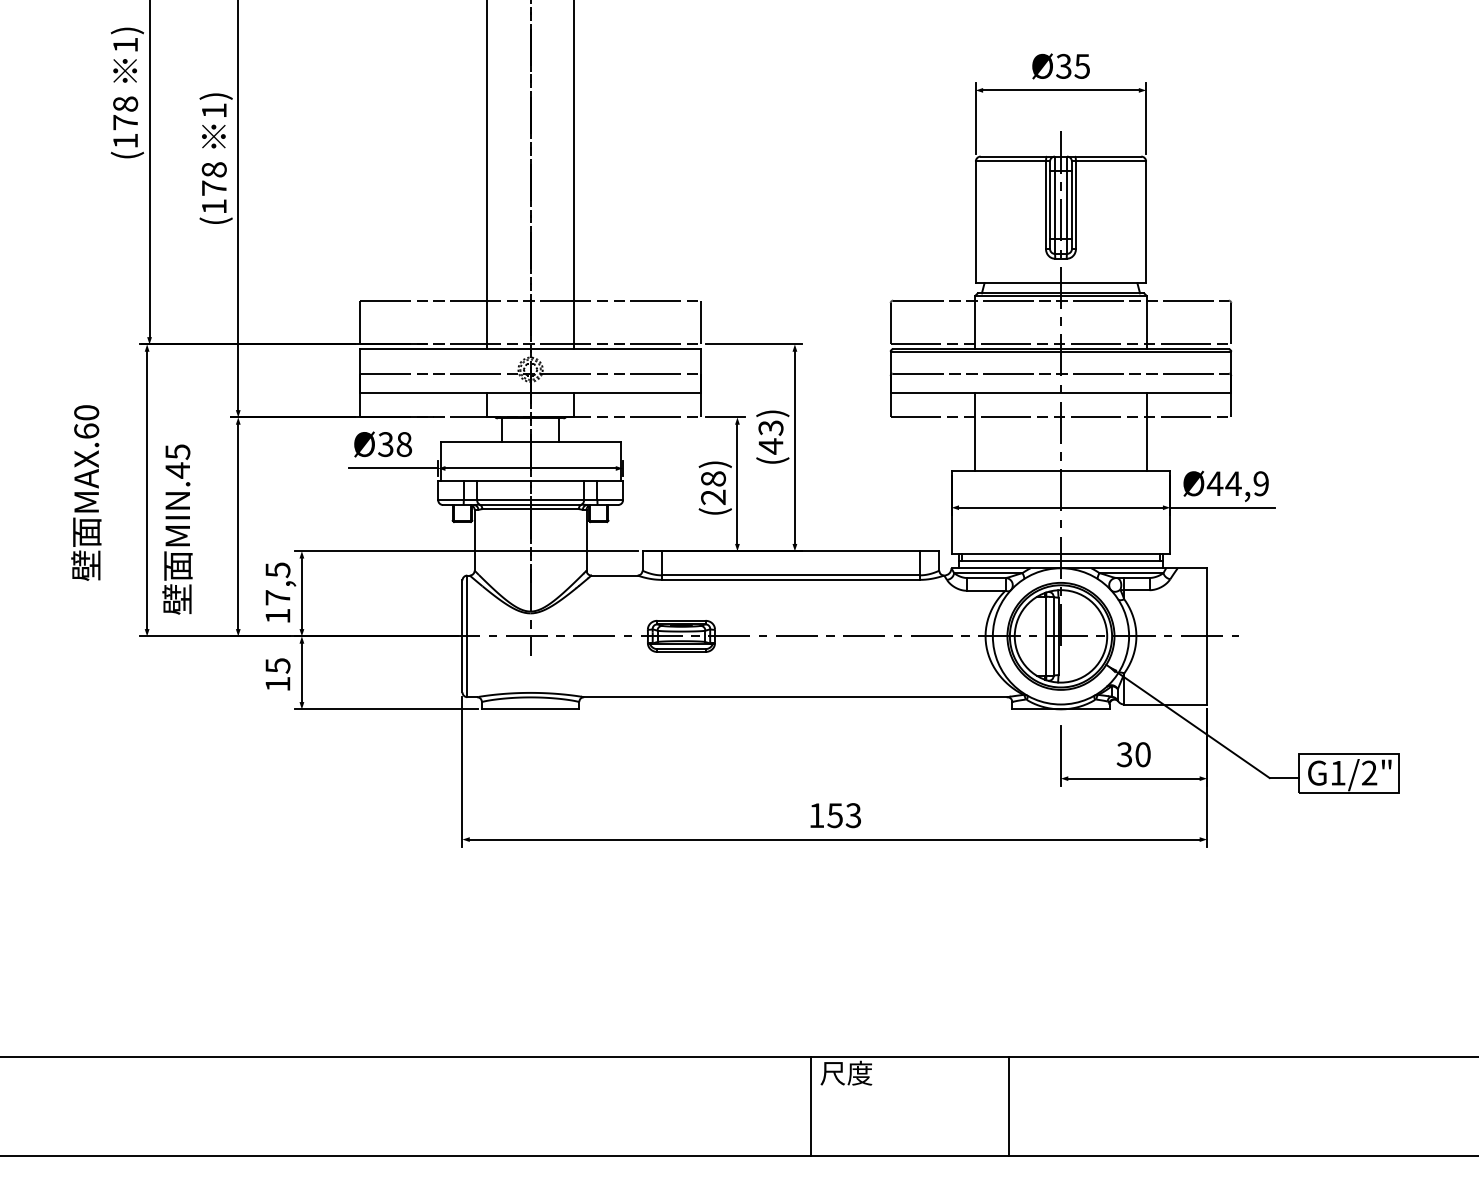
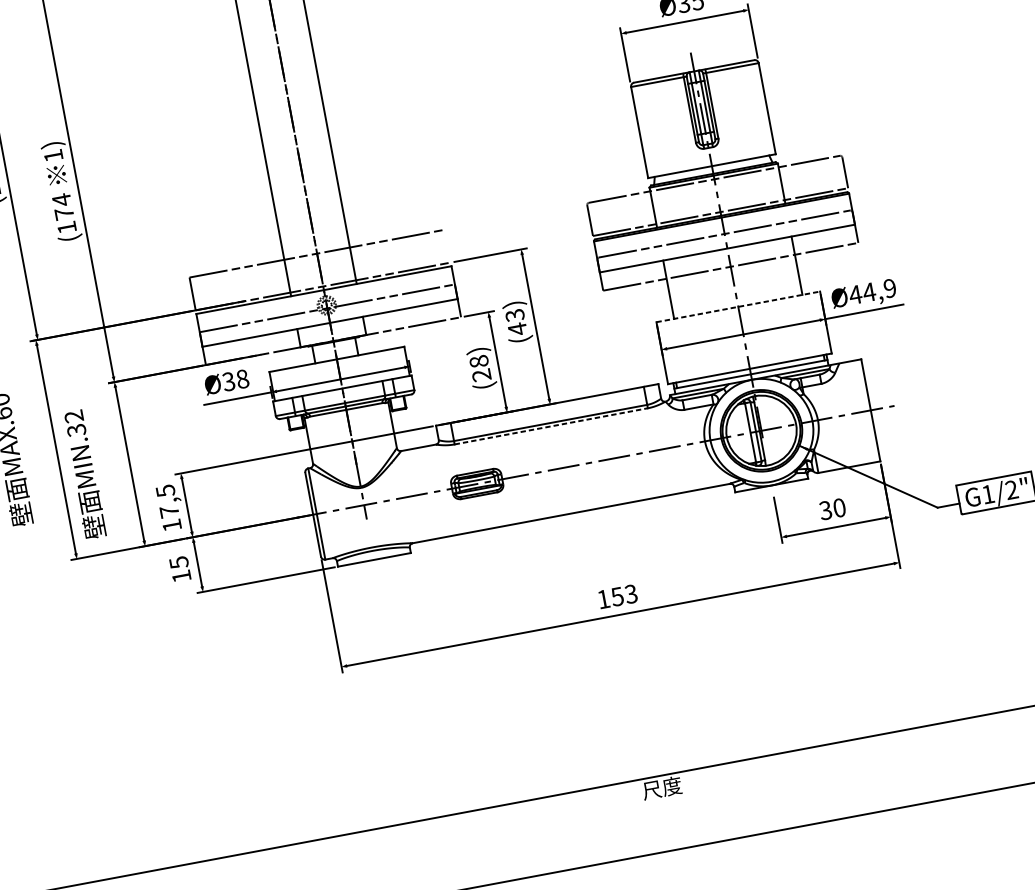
text: (213, 169) -> (61, 199), 178 -> 174
line: (700, 322) -> (447, 246), removed
text: (177, 461) -> (75, 423), MIN.45 -> MIN.32
line: (1061, 470) -> (738, 306), solid -> dashed
line: (790, 579) -> (550, 426), solid -> dashed
line: (810, 1106) -> (639, 818), removed
line: (1009, 1106) -> (788, 790), removed

